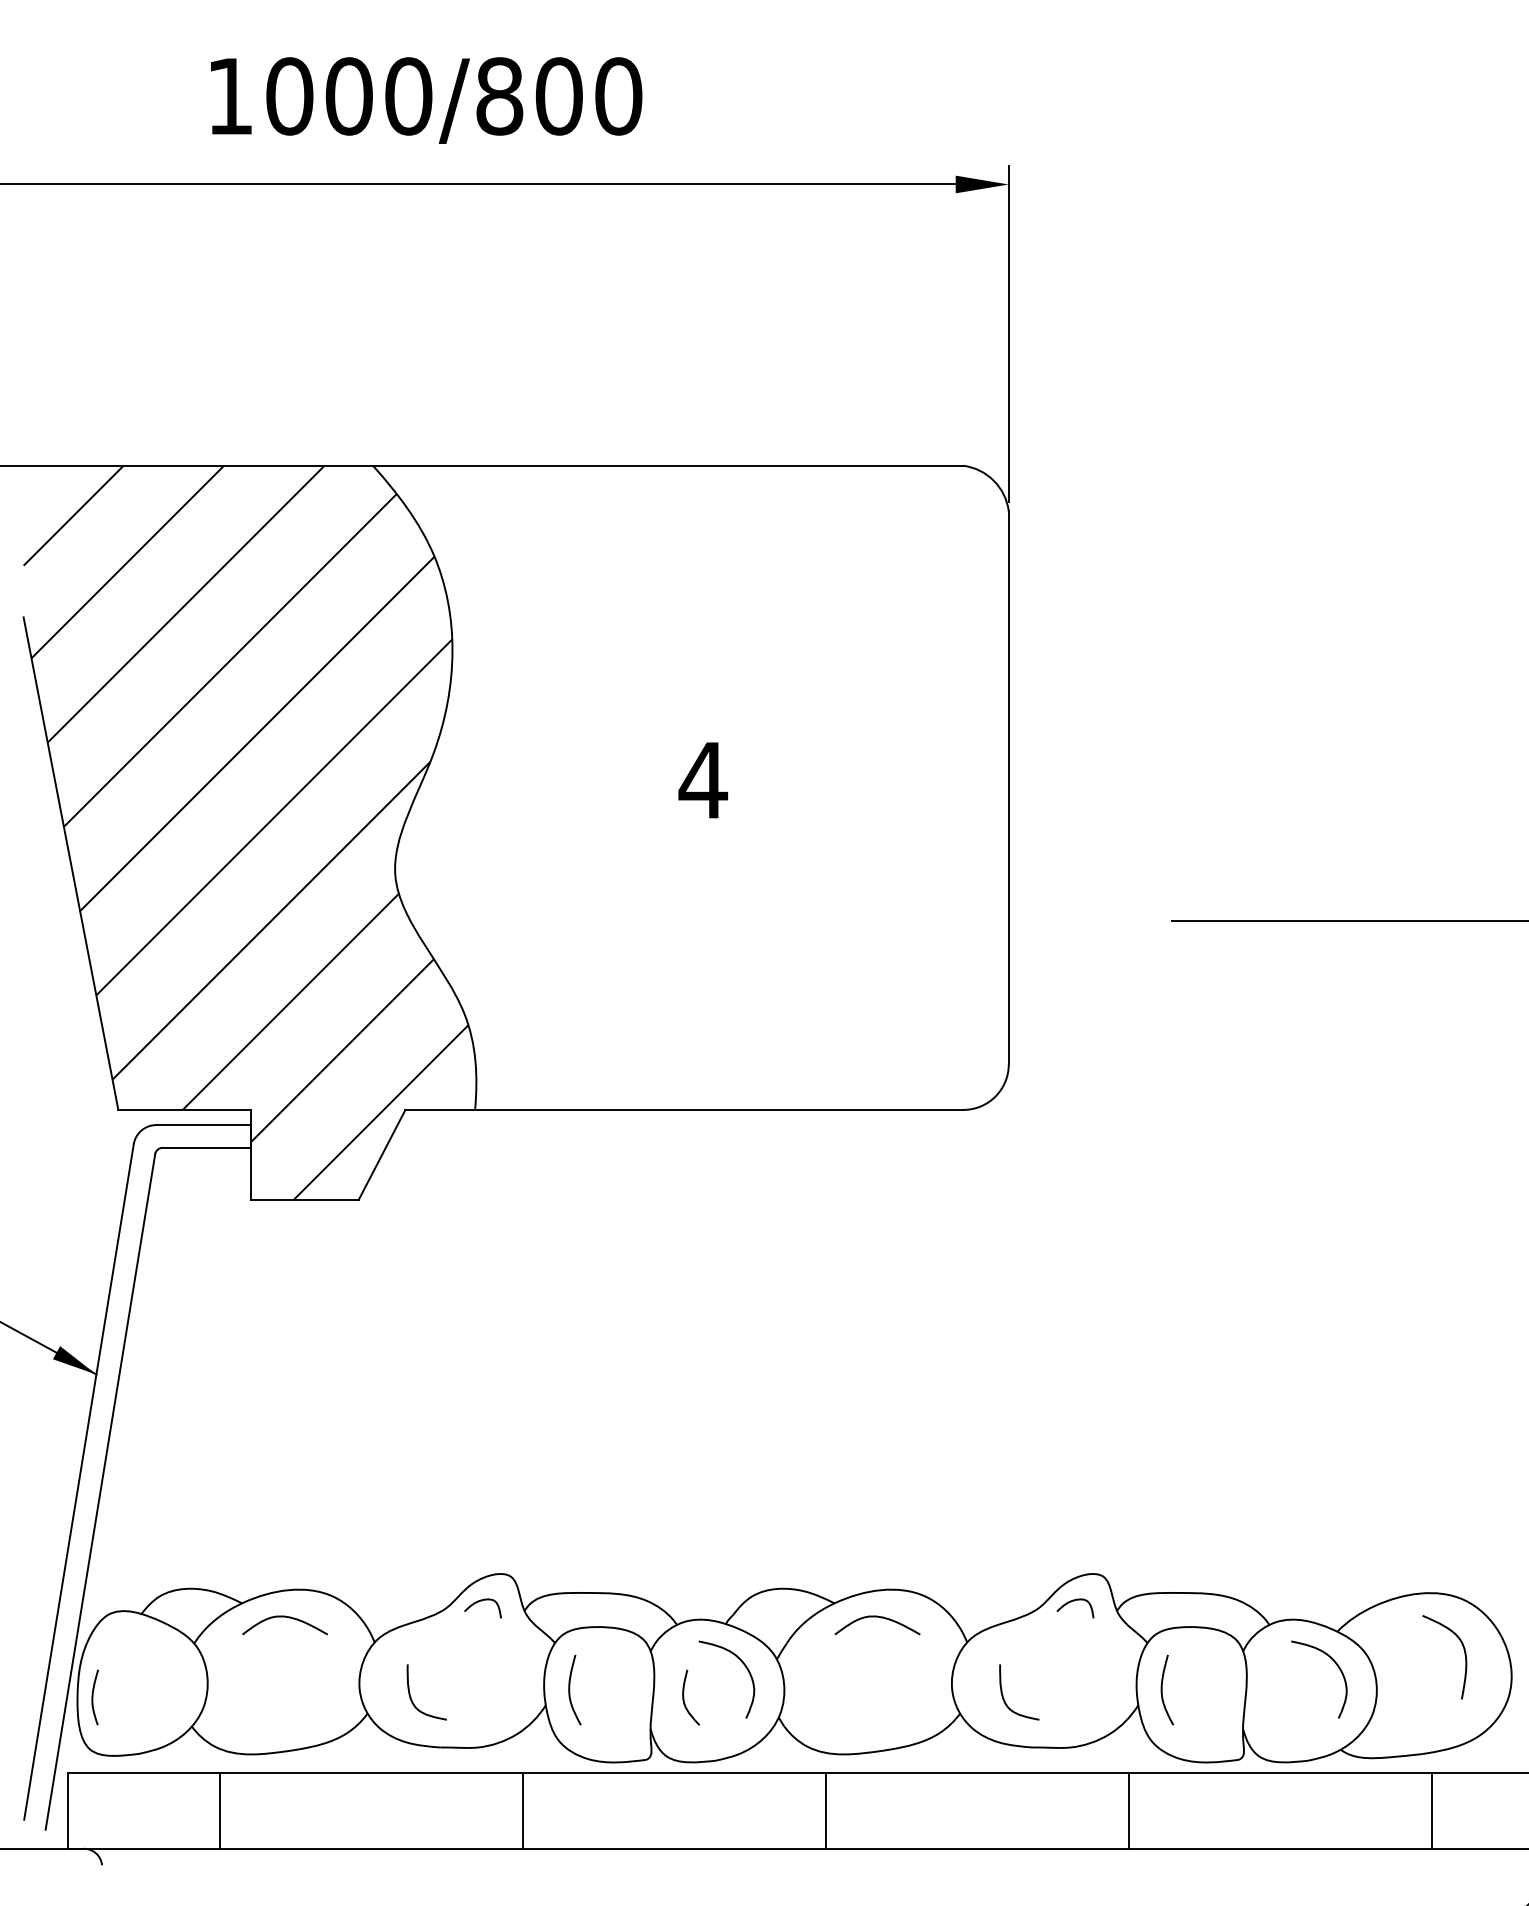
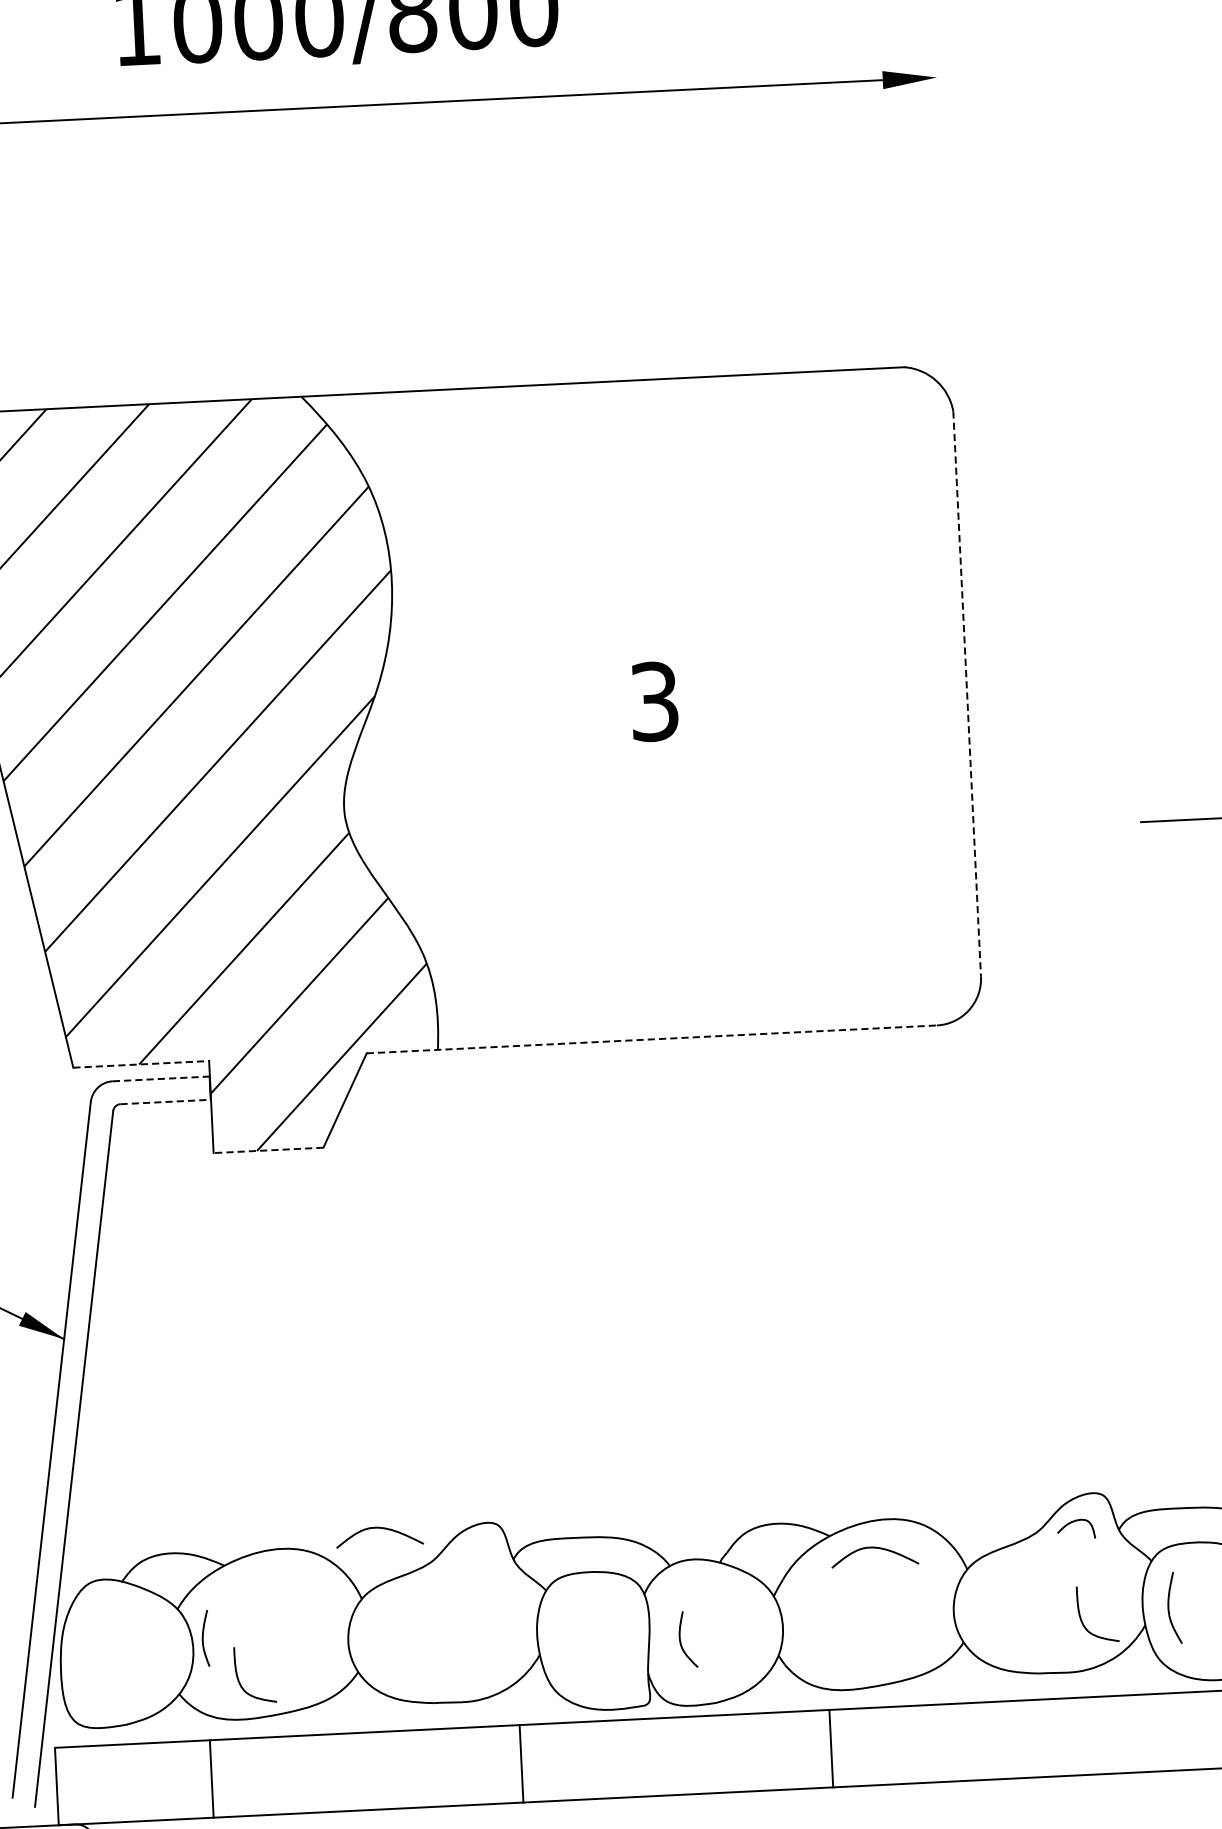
line: (1008, 333) -> (944, 229), removed
text: (703, 780) -> (654, 701), 4 -> 3
line: (1008, 787) -> (966, 693), solid -> dashed
line: (185, 1109) -> (141, 1063), solid -> dashed
line: (684, 1109) -> (651, 1038), solid -> dashed
line: (204, 1125) -> (162, 1079), solid -> dashed
line: (207, 1147) -> (166, 1101), solid -> dashed
line: (304, 1199) -> (268, 1149), solid -> dashed
curve: (482, 1601) -> (470, 1551), removed
curve: (284, 1617) -> (378, 1528), moved
curve: (744, 1666) -> (741, 1605), removed
curve: (570, 1690) -> (564, 1638), removed
curve: (411, 1696) -> (239, 1679), moved
curve: (93, 1697) -> (203, 1638), moved
curve: (1004, 1698) -> (1082, 1621), moved
line: (1128, 1810) -> (1140, 1733), removed

